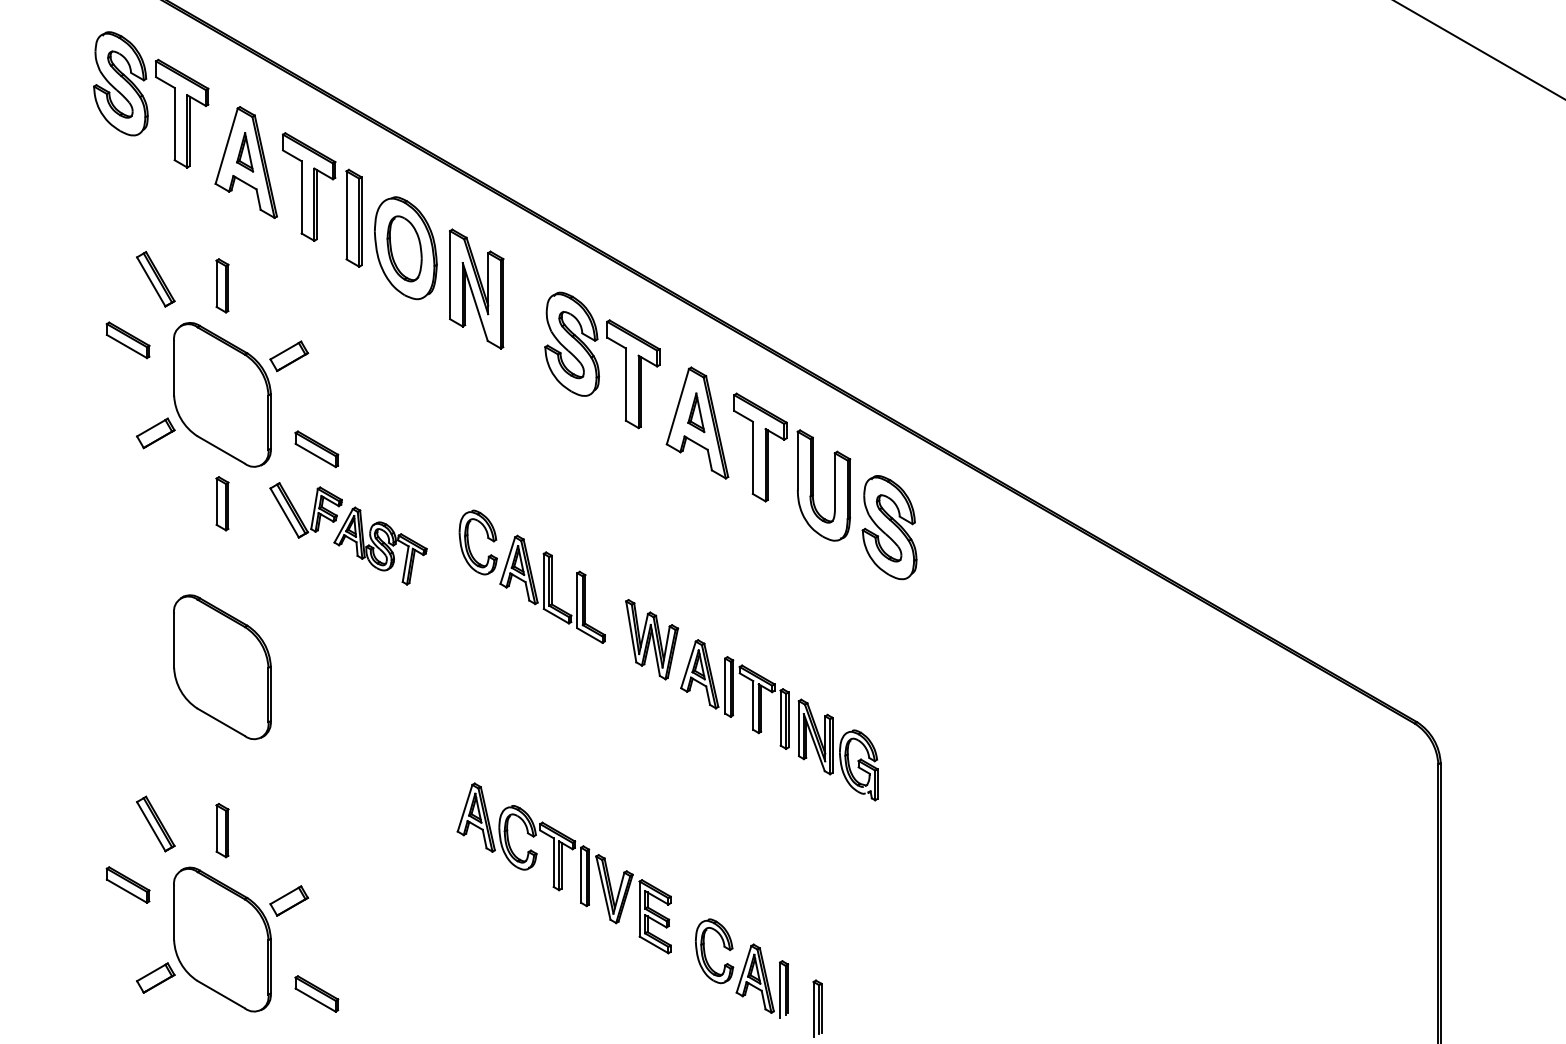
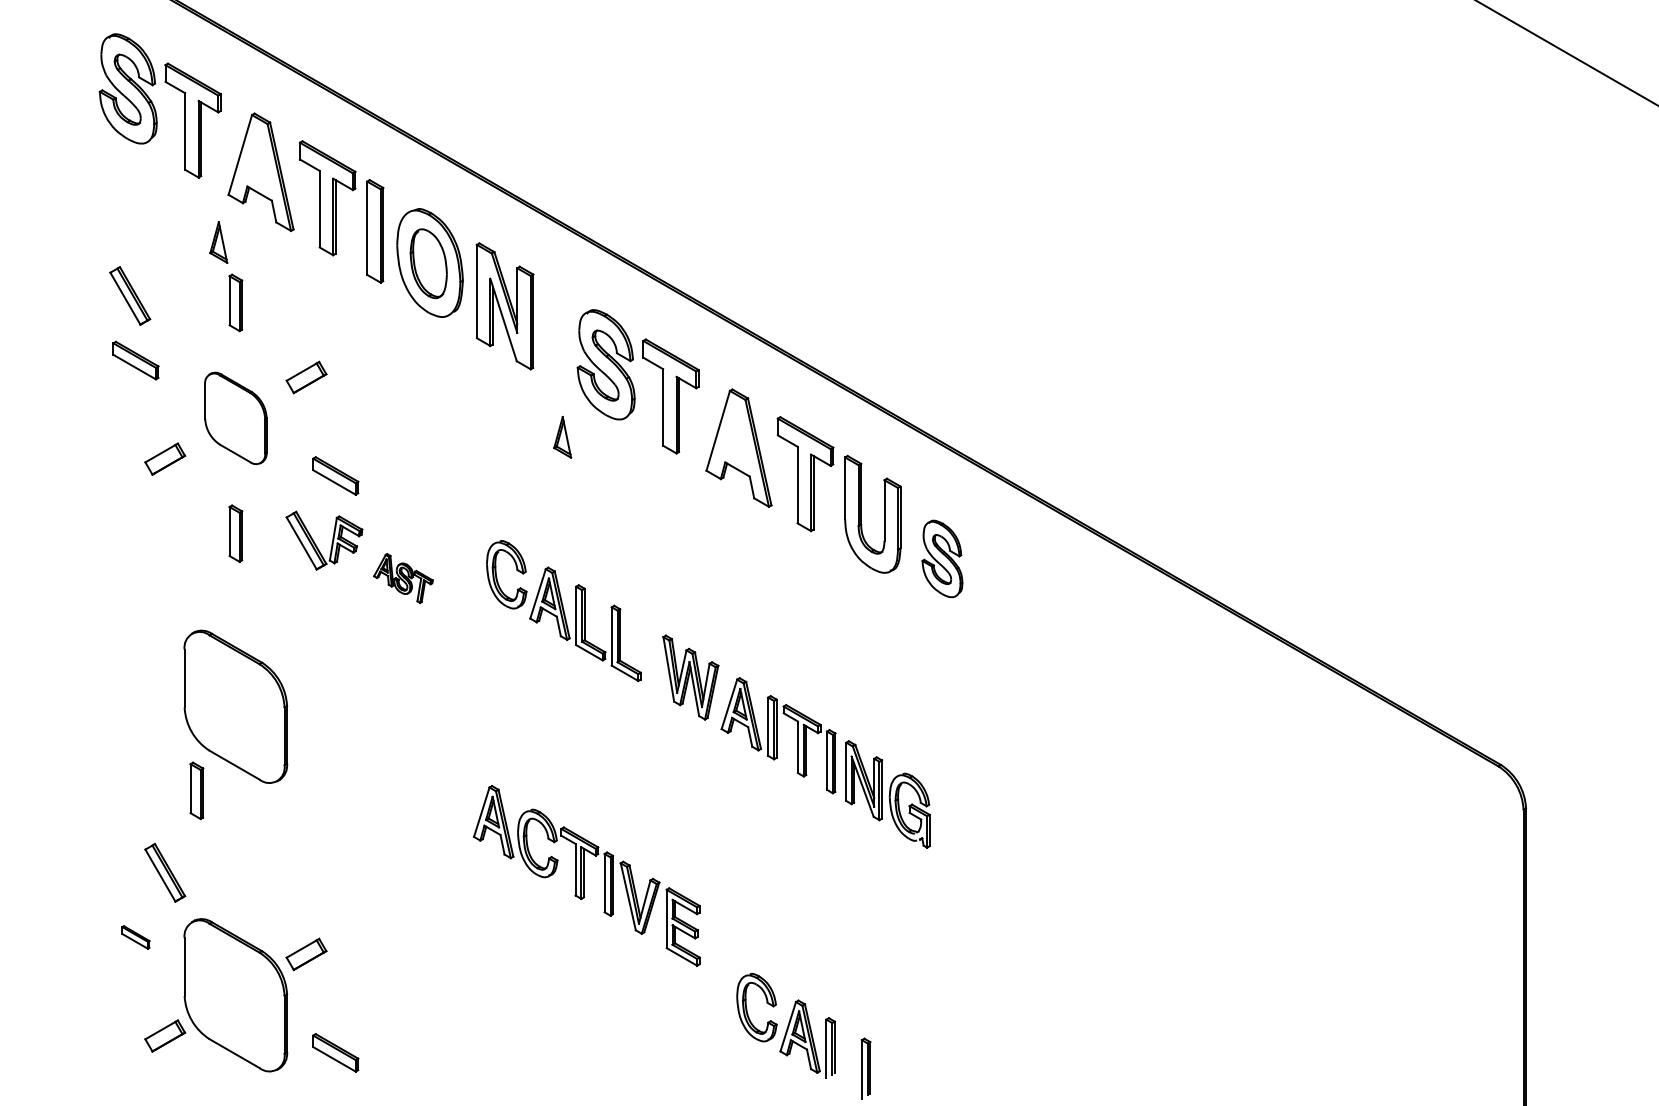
part: (244, 152) -> (218, 242), moved
part: (156, 278) -> (130, 295), moved
part: (222, 395) -> (235, 418), size x0.6
part: (696, 412) -> (562, 437), moved
part: (889, 527) -> (942, 558), size x0.7
part: (380, 546) -> (403, 578), size x0.6
part: (222, 830) -> (196, 790), moved
part: (563, 868) -> (586, 875), moved
part: (127, 885) -> (135, 937), size x0.6

